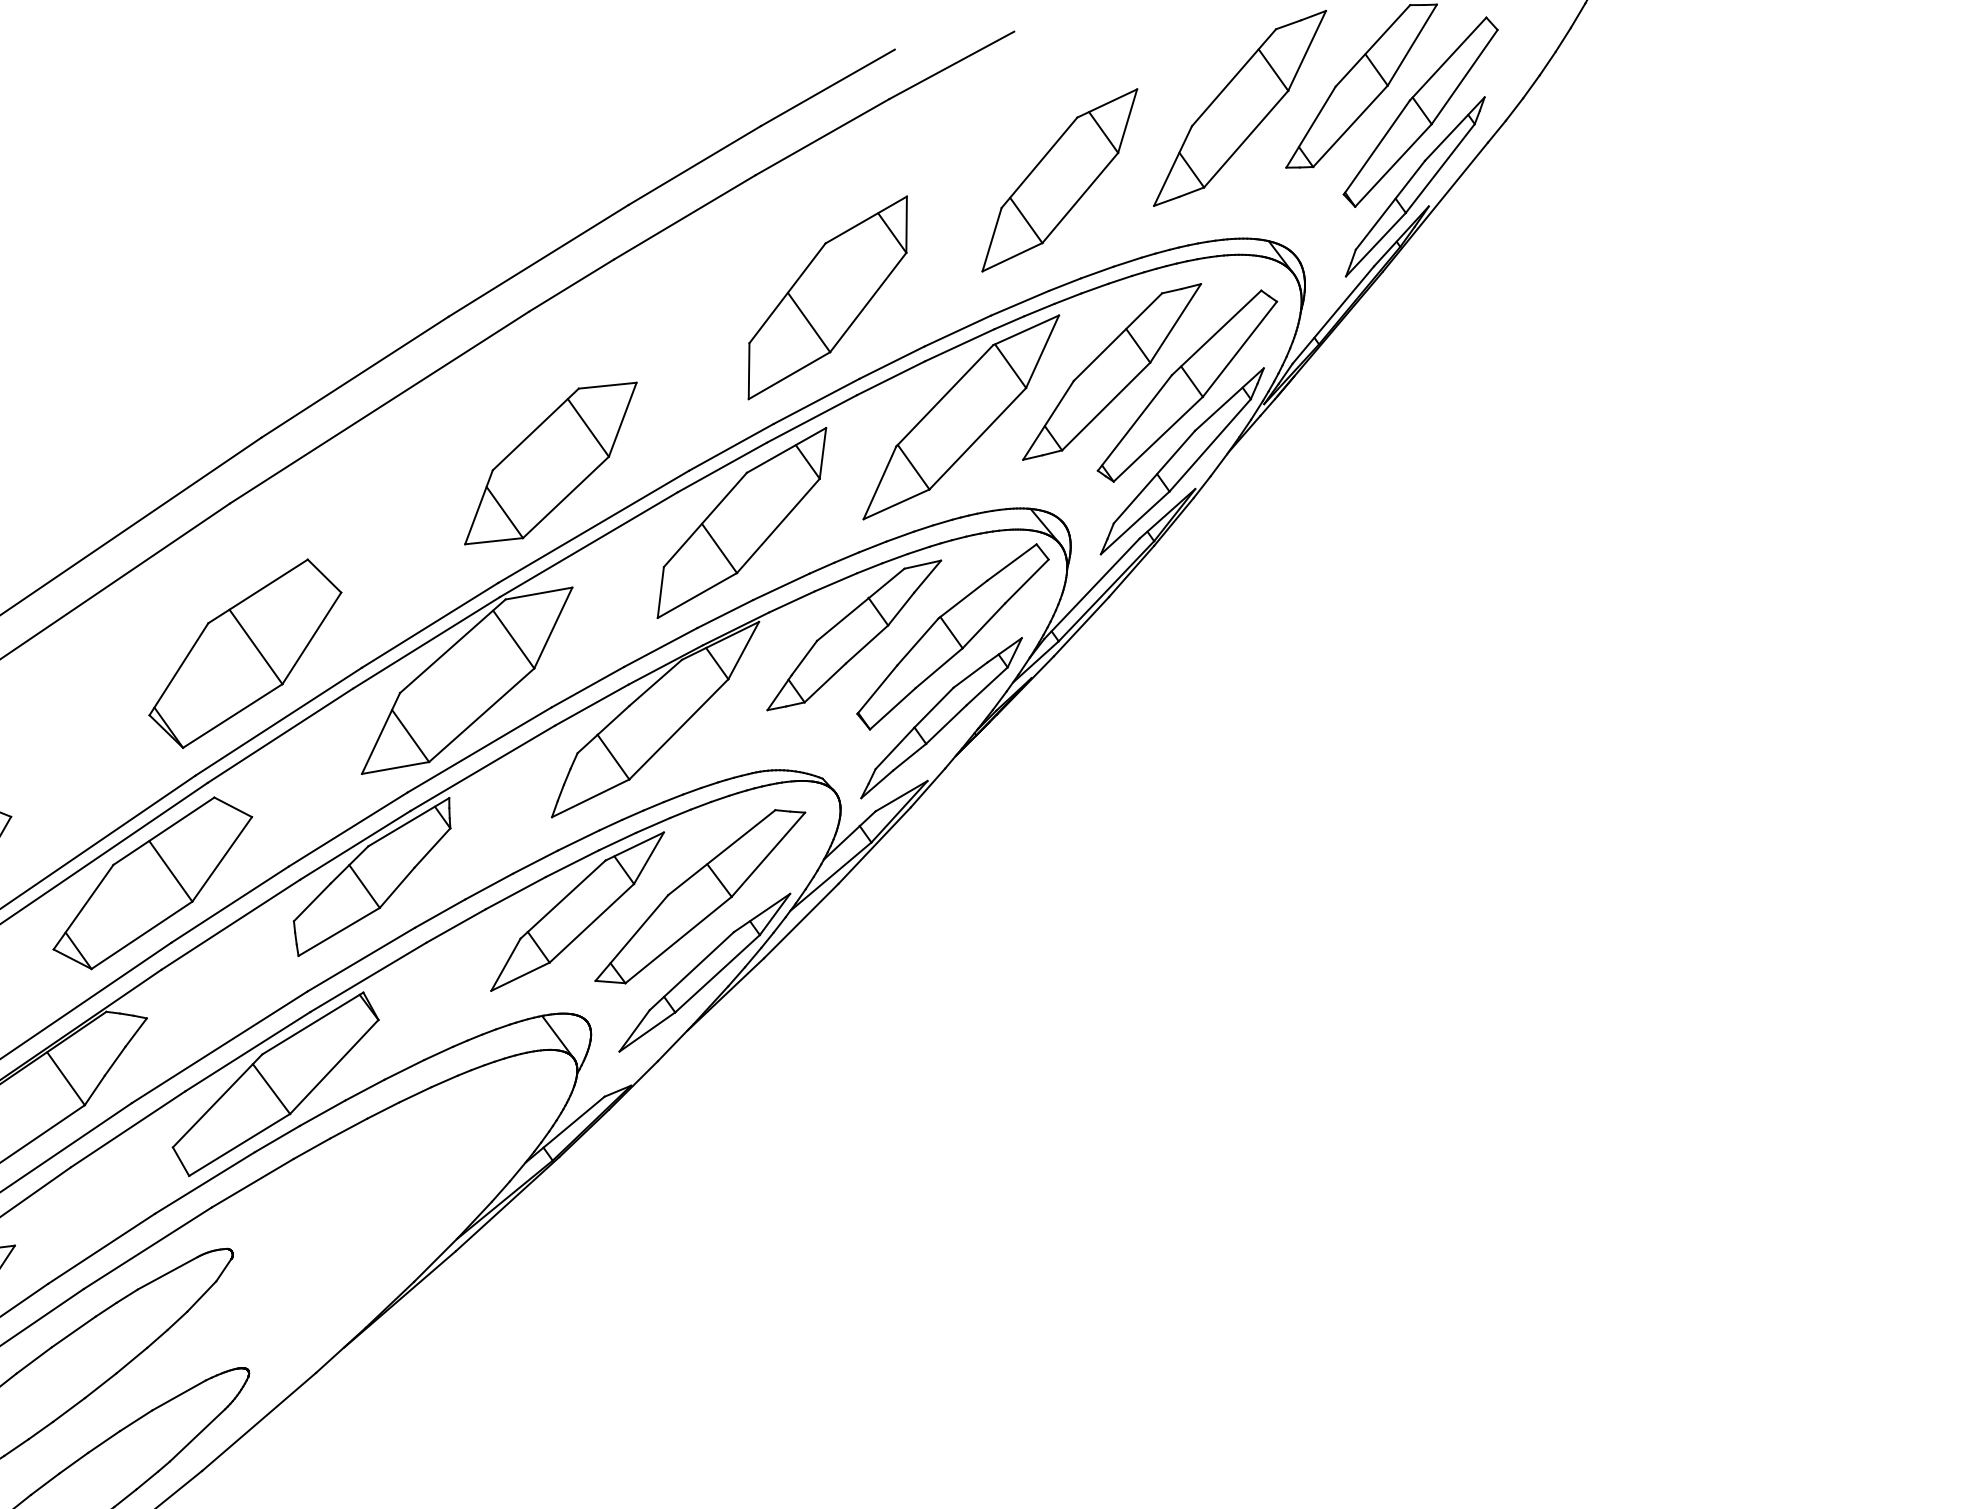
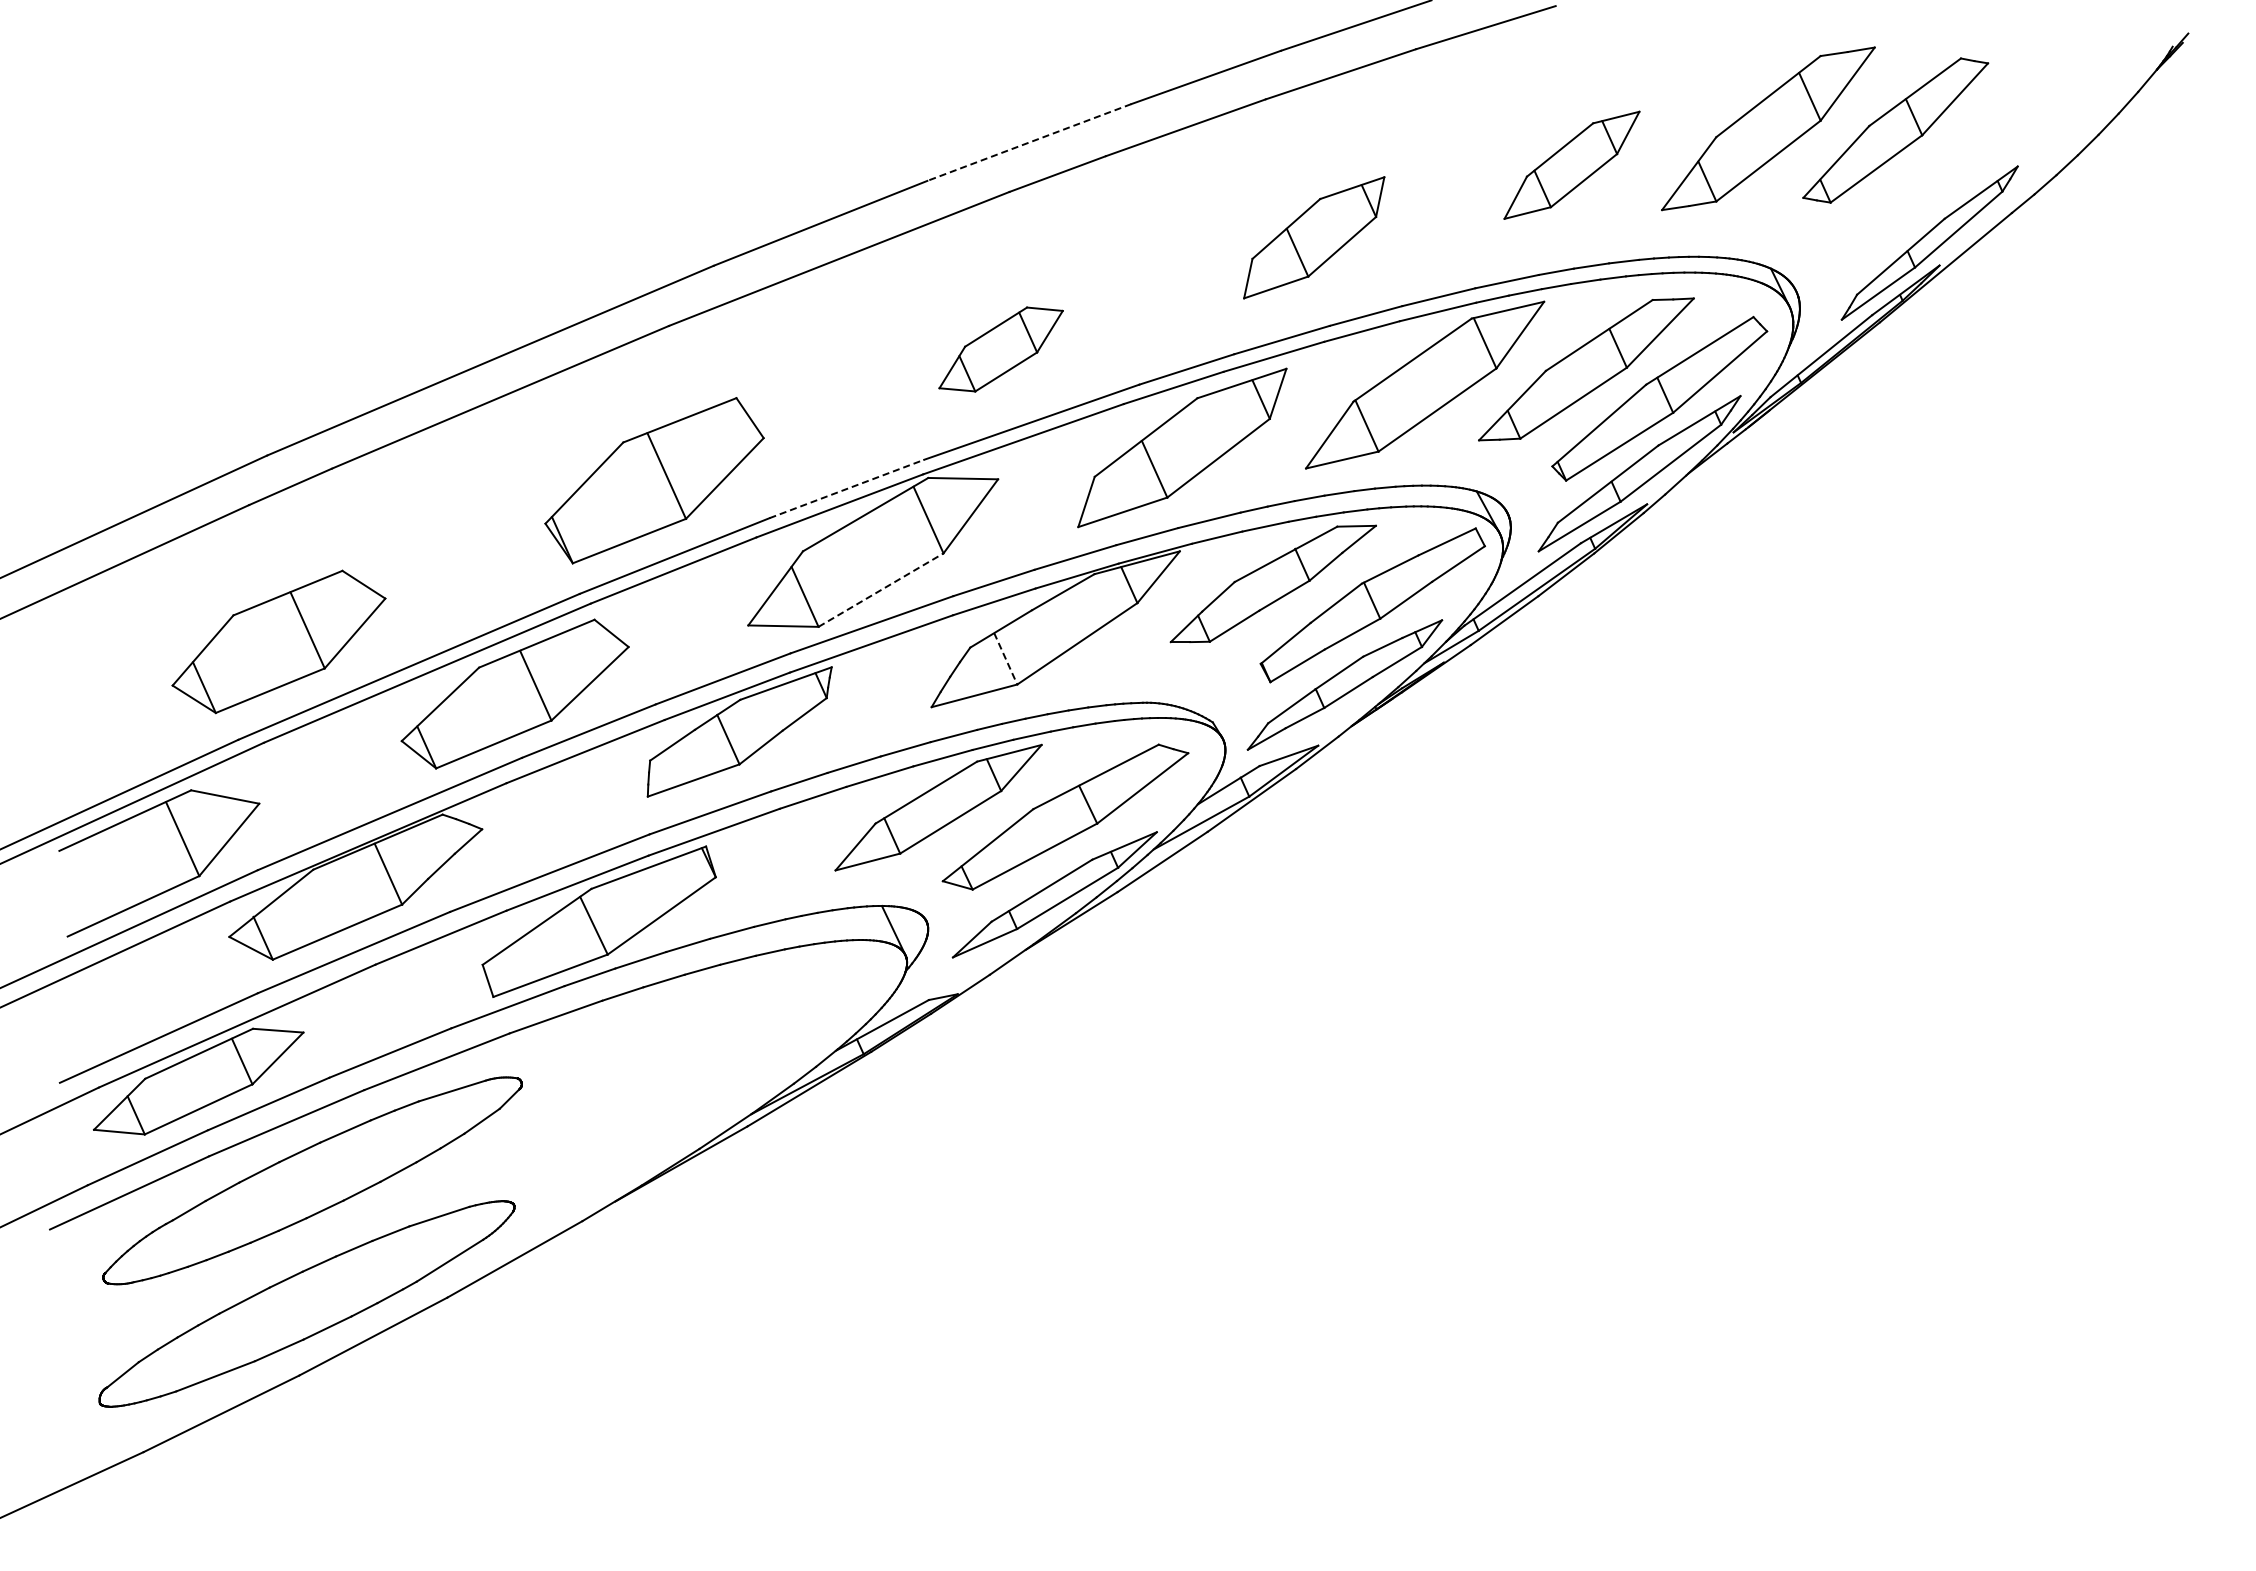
part: (1420, 112) -> (1949, 168), removed
part: (1059, 179) -> (1571, 164), size x0.7
line: (537, 261) -> (1028, 142), solid -> dashed
part: (828, 297) -> (1314, 237), size x0.7
part: (550, 463) -> (1000, 349), size x0.6
line: (429, 625) -> (846, 489), solid -> dashed
line: (482, 714) -> (881, 589), solid -> dashed
line: (613, 757) -> (1005, 659), solid -> dashed

